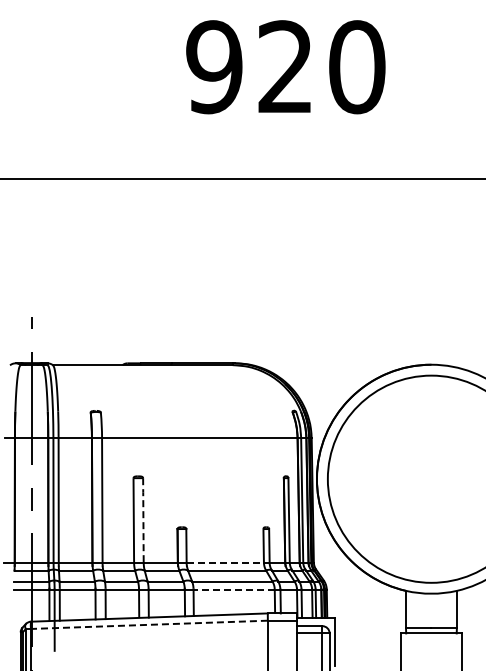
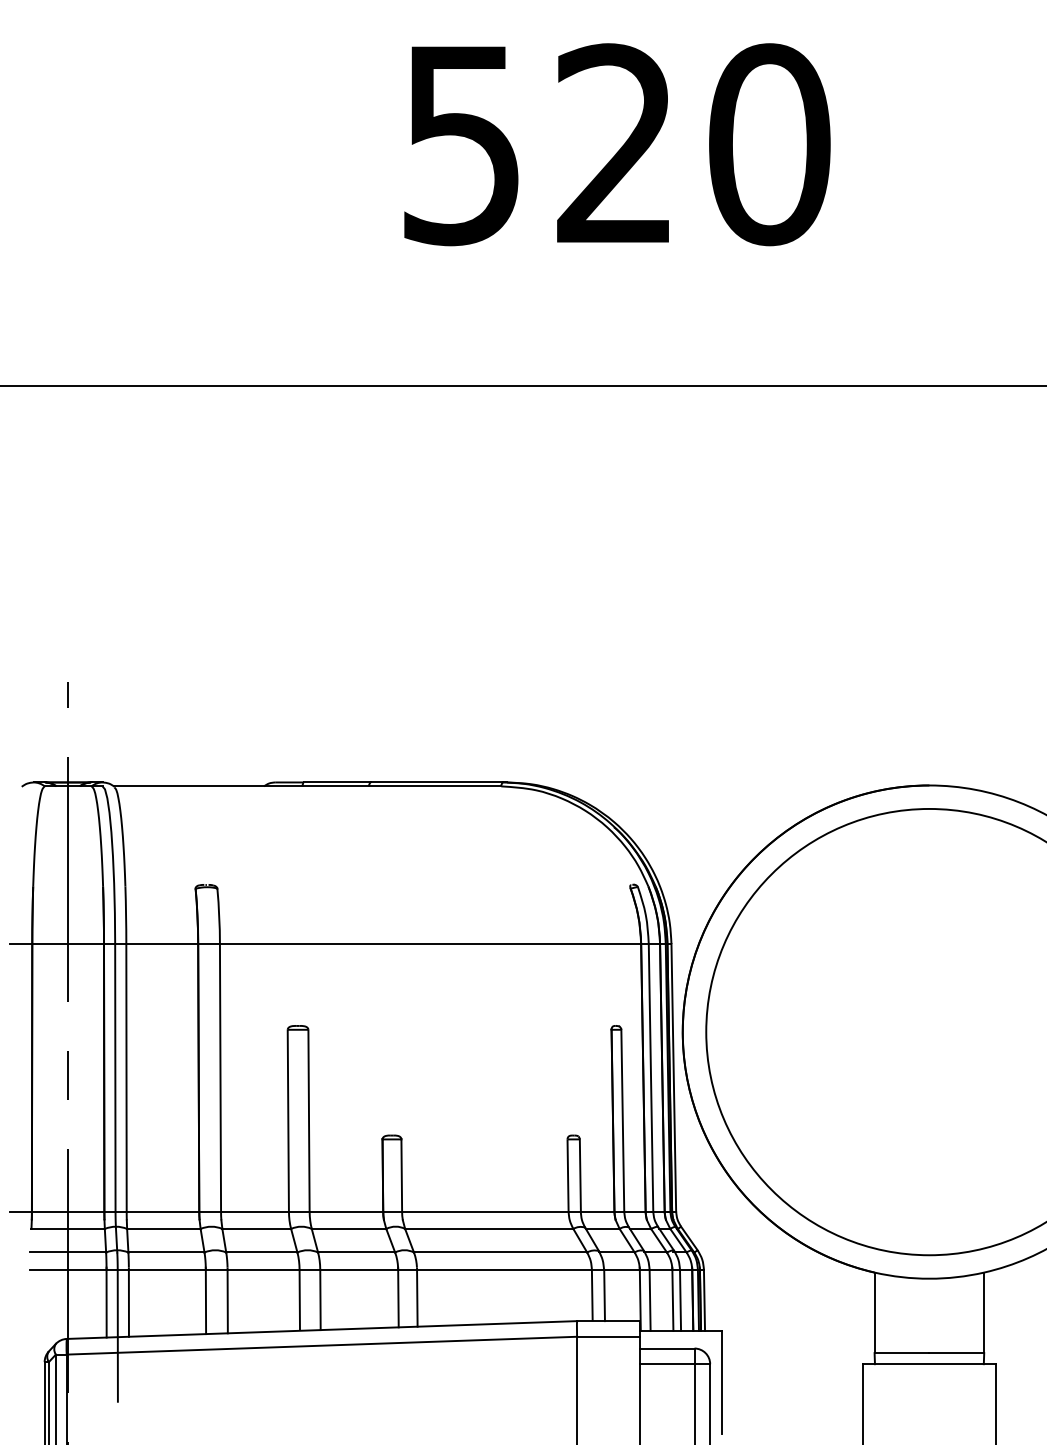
text: (214, 67) -> (462, 145), 920 -> 520
line: (143, 519) -> (309, 1118), dashed -> solid
line: (225, 562) -> (485, 1211), dashed -> solid
line: (234, 589) -> (505, 1269), dashed -> solid
line: (149, 624) -> (322, 1344), dashed -> solid

